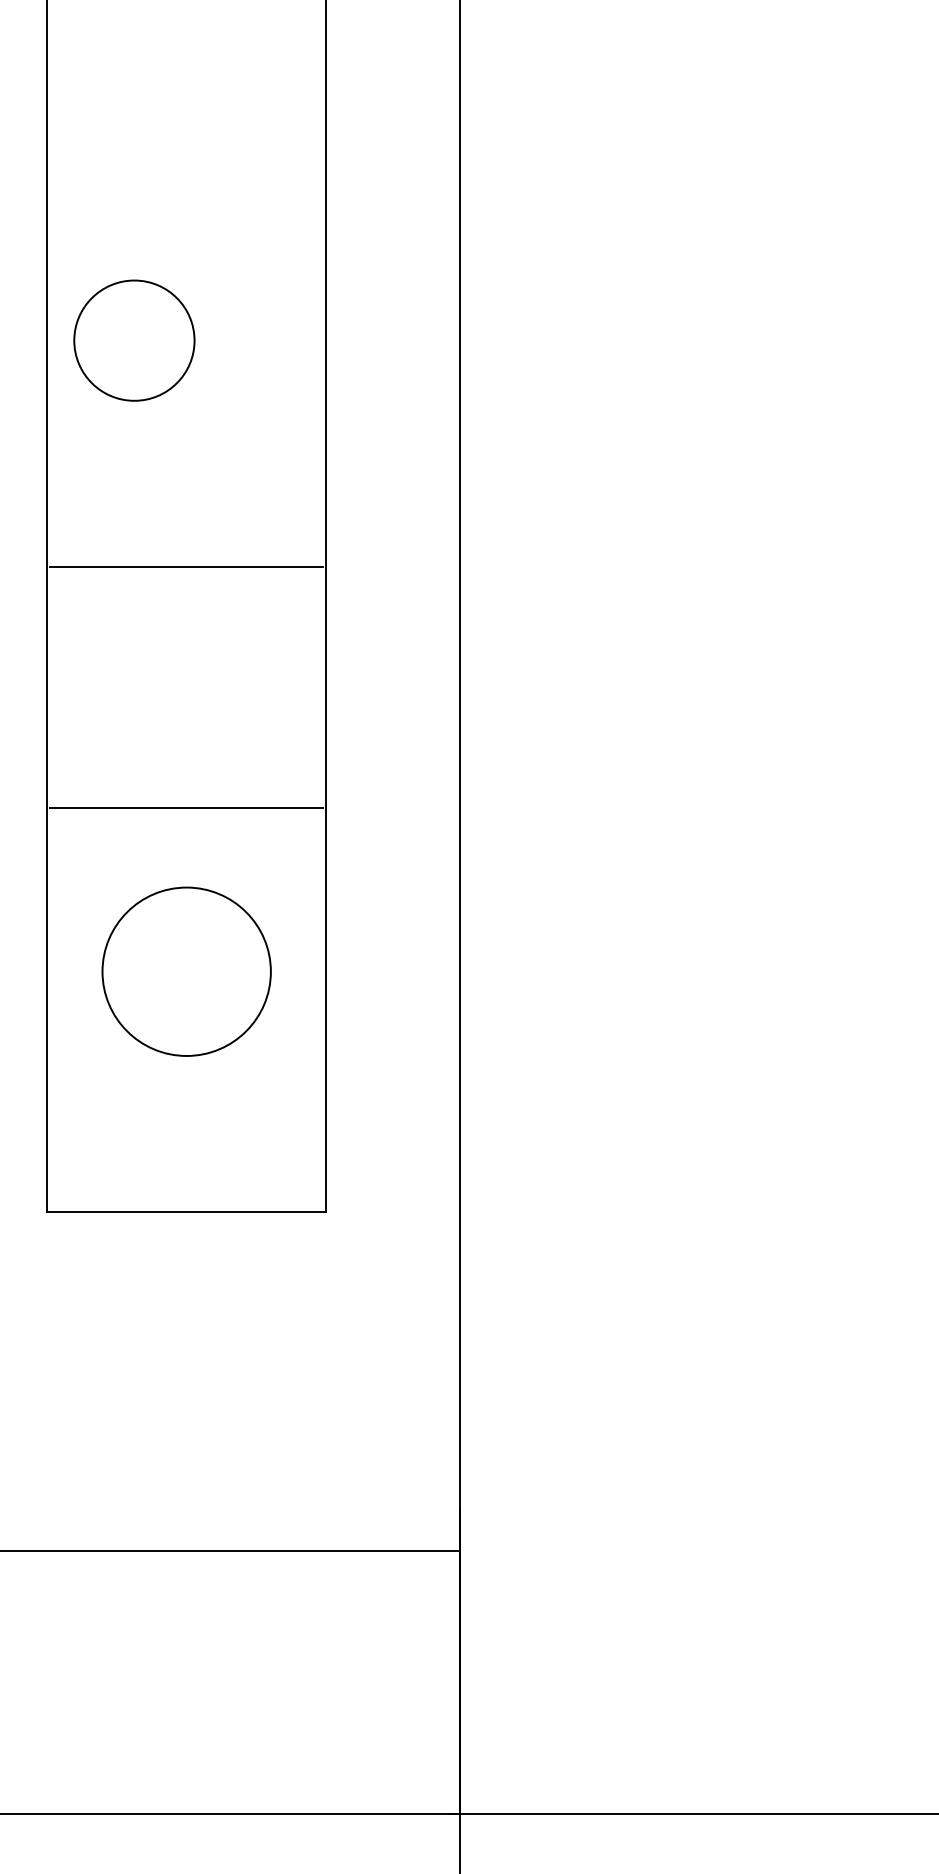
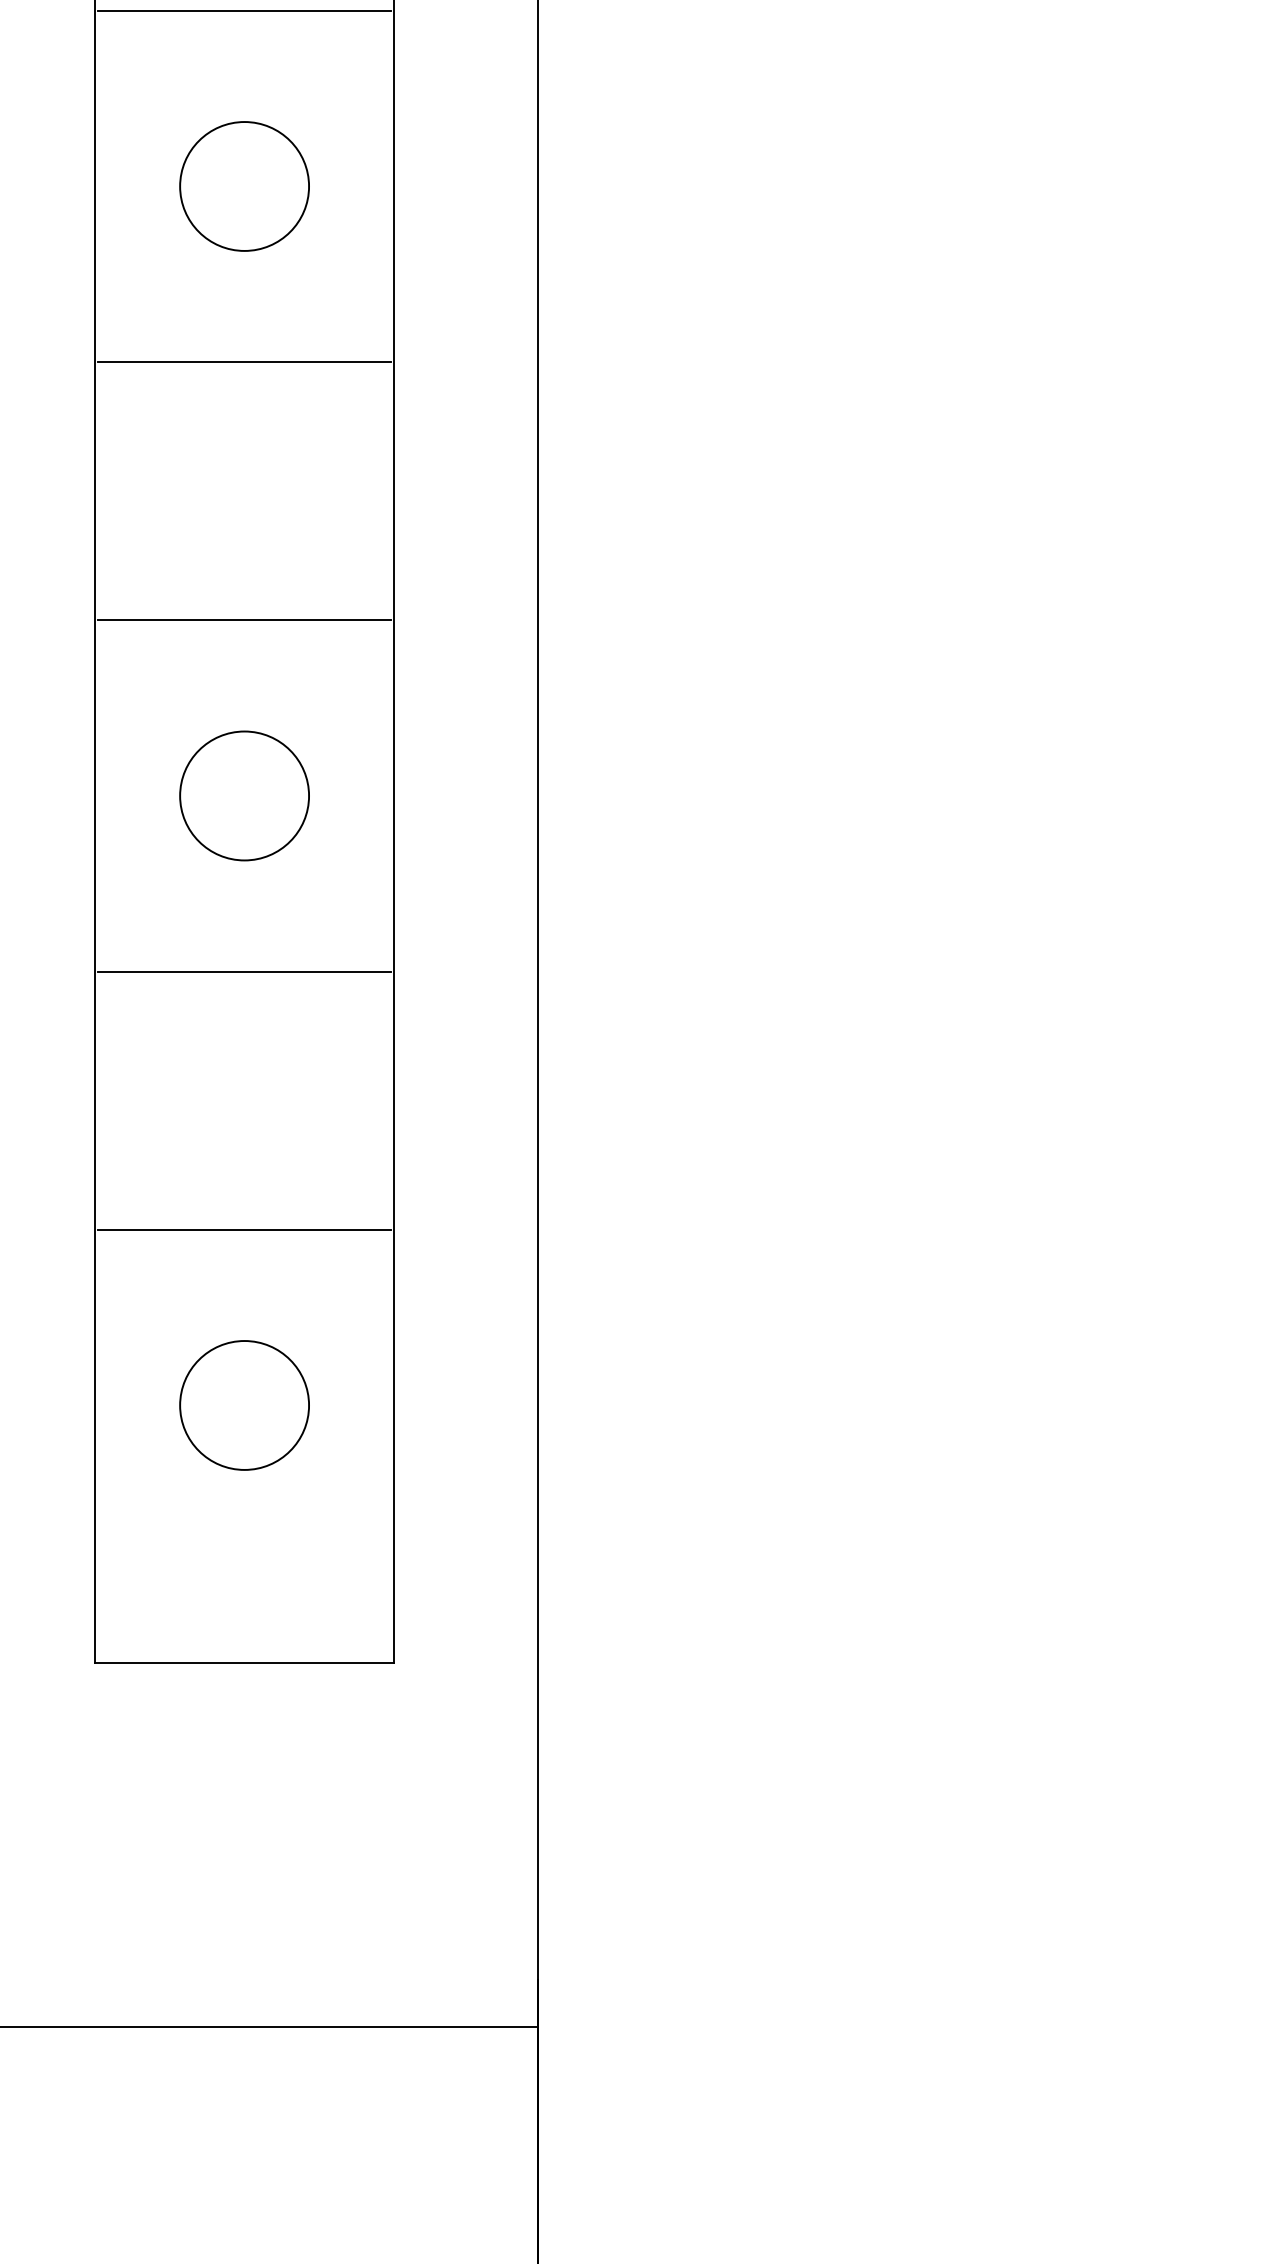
line: (186, 239) -> (244, 620), added
circle: (134, 340) -> (244, 795), moved
circle: (186, 971) -> (244, 1405), size x0.71

